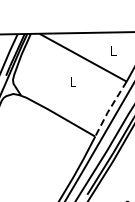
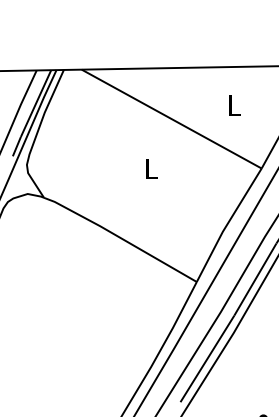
line: (109, 109) -> (226, 226), dashed -> solid

